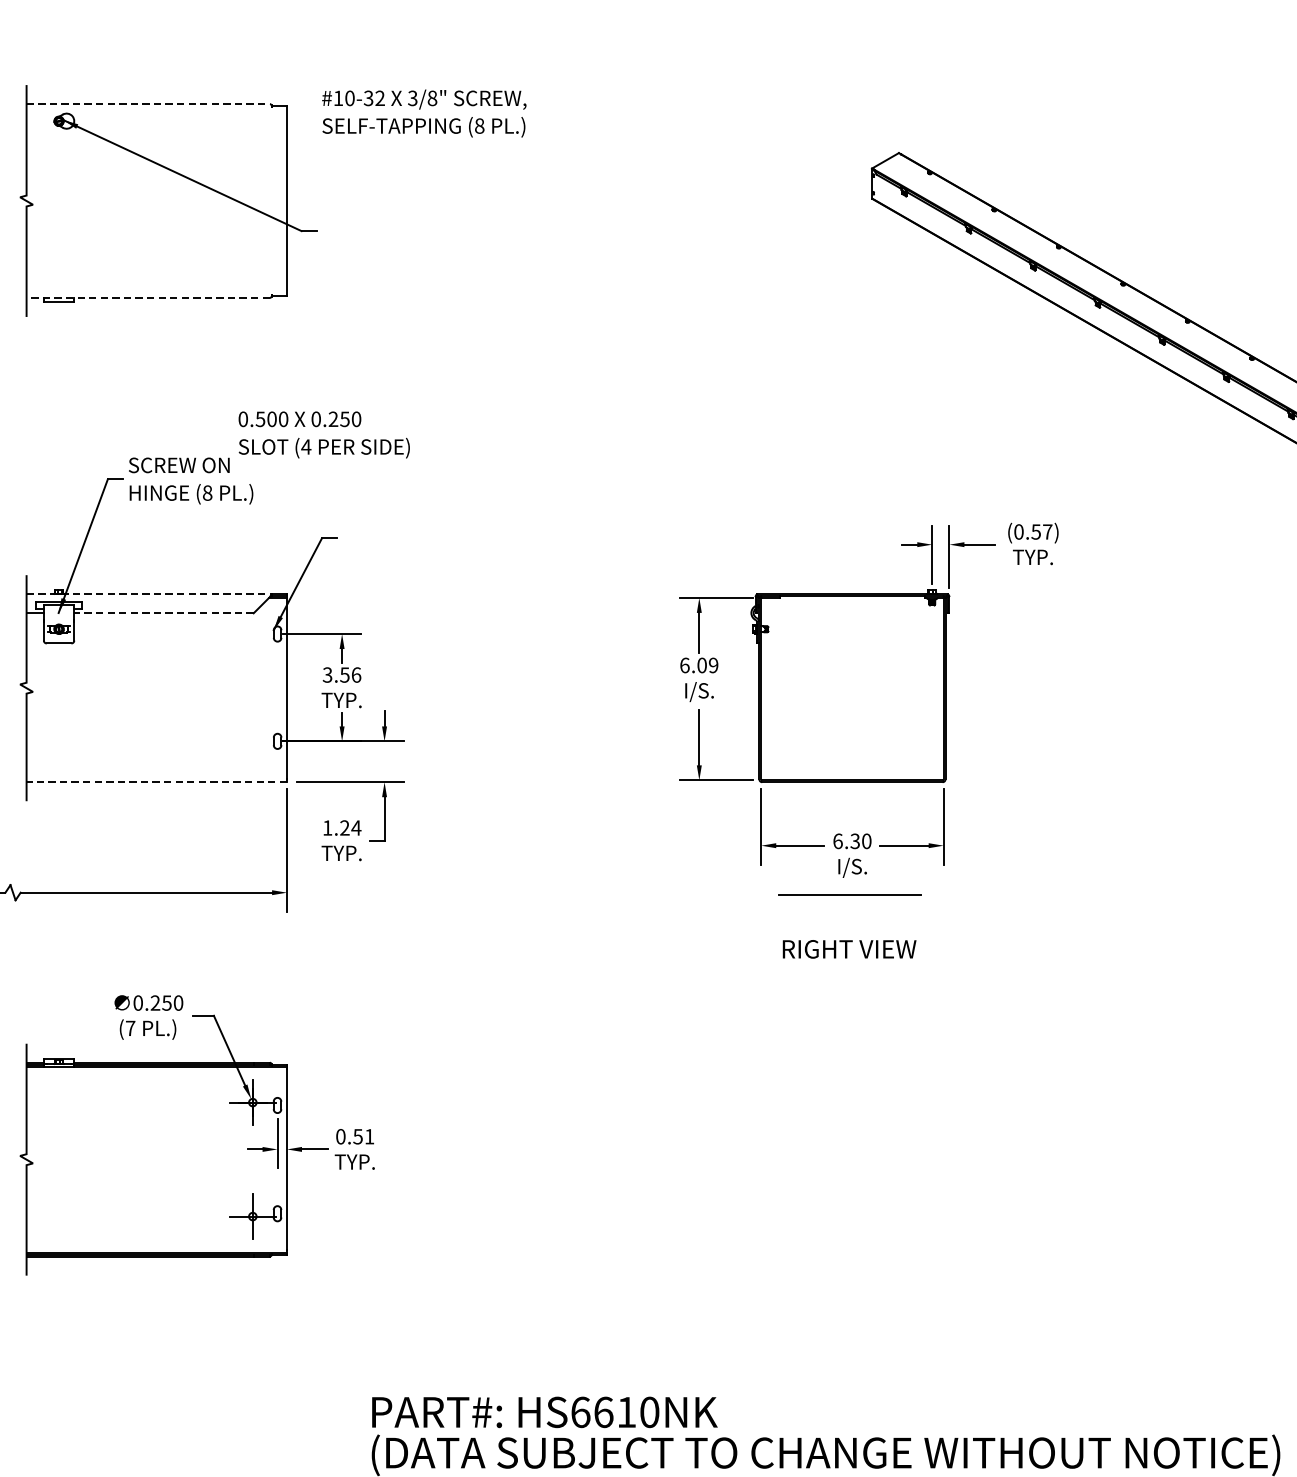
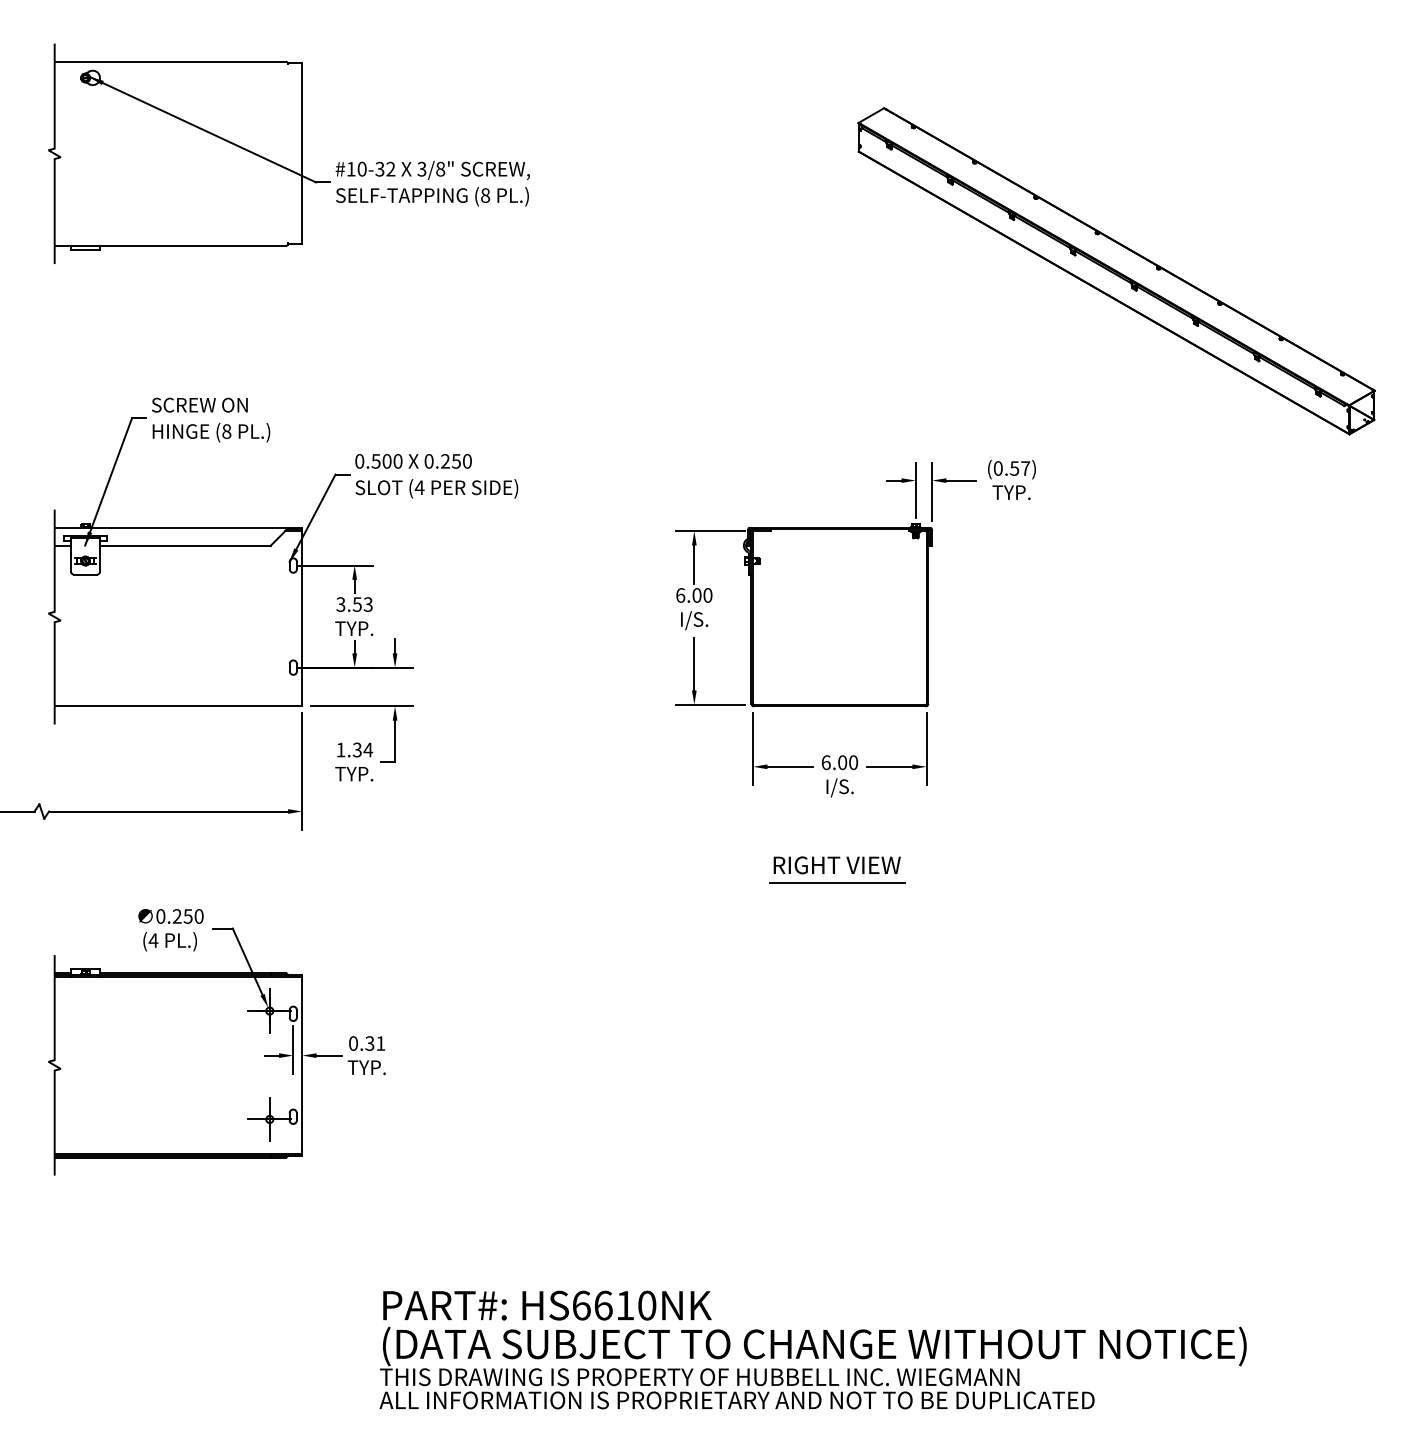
line: (148, 103) -> (170, 61), dashed -> solid
text: (423, 113) -> (432, 183), moved
line: (148, 298) -> (170, 246), dashed -> solid
text: (324, 435) -> (436, 476), moved
line: (149, 594) -> (171, 527), dashed -> solid
line: (163, 612) -> (184, 545), dashed -> solid
text: (713, 665) -> (707, 595), 6.09 -> 6.00
text: (355, 674) -> (367, 604), 3.56 -> 3.53
line: (156, 782) -> (178, 706), dashed -> solid
text: (344, 828) -> (356, 750), 1.24 -> 1.34
text: (855, 841) -> (842, 762), 6.30 -> 6.00
line: (849, 894) -> (837, 882), moved
text: (130, 1028) -> (153, 940), (7 -> (4
text: (357, 1136) -> (369, 1043), 0.51 -> 0.31

